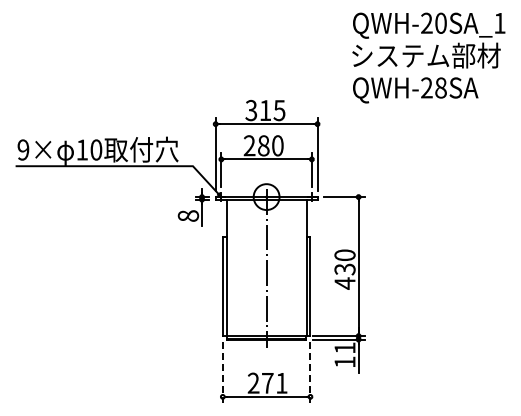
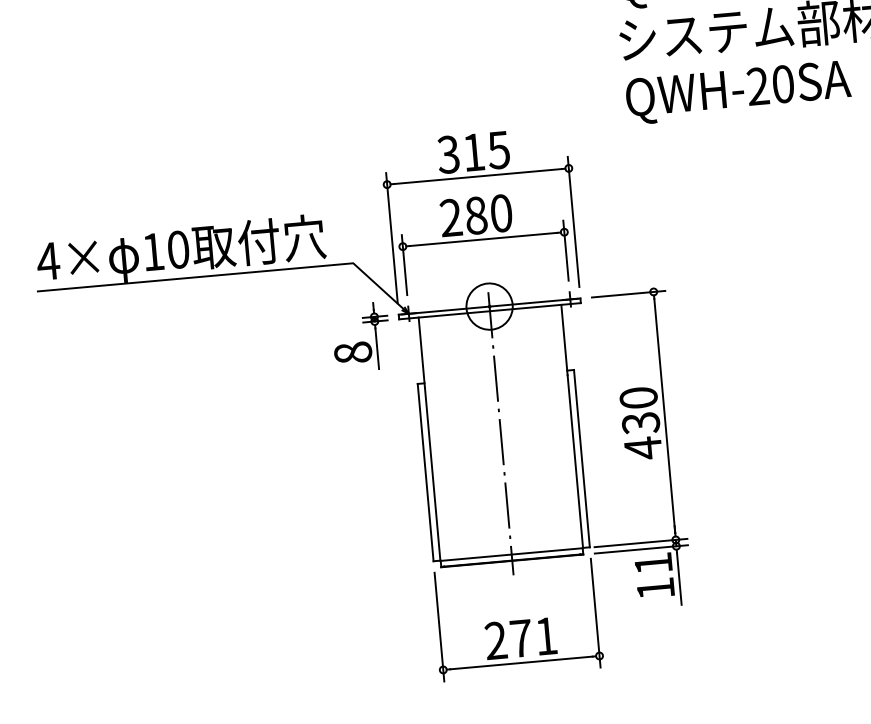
text: (440, 88) -> (782, 85), QWH-28SA -> QWH-20SA
text: (23, 149) -> (48, 260), 9× -> 4×
line: (222, 373) -> (438, 628), dashed -> solid
line: (310, 373) -> (595, 614), dashed -> solid

